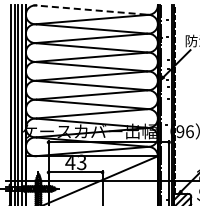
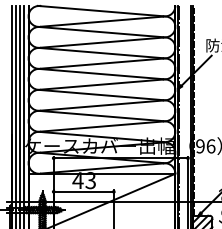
line: (91, 10) -> (101, 11), dashed -> solid

